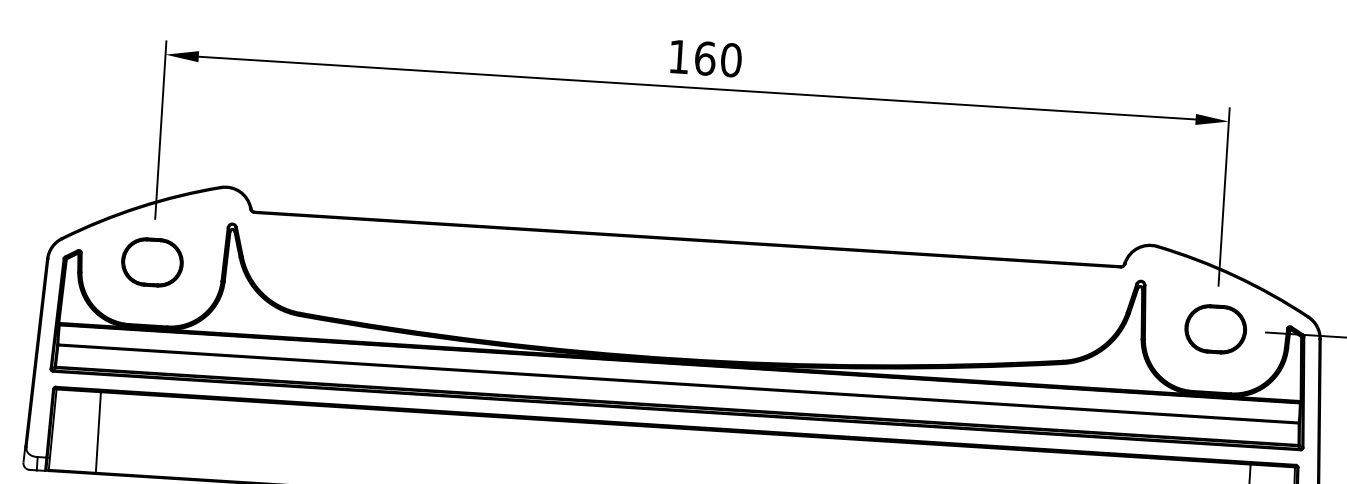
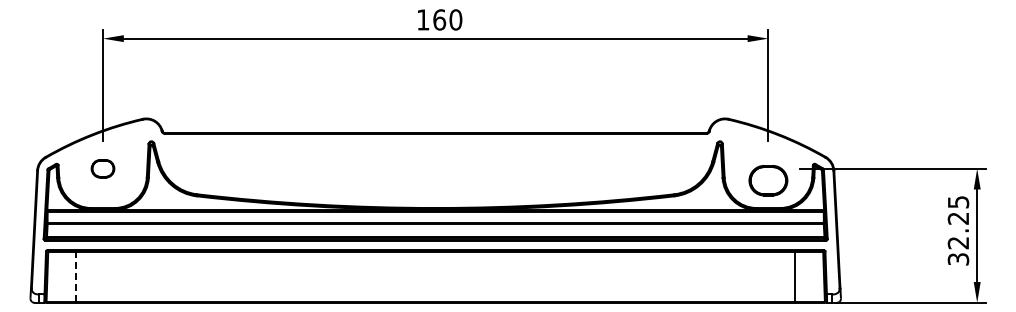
part: (151, 262) -> (102, 168), size x0.6
part: (1215, 329) -> (768, 180), moved
line: (99, 432) -> (76, 276), solid -> dashed

